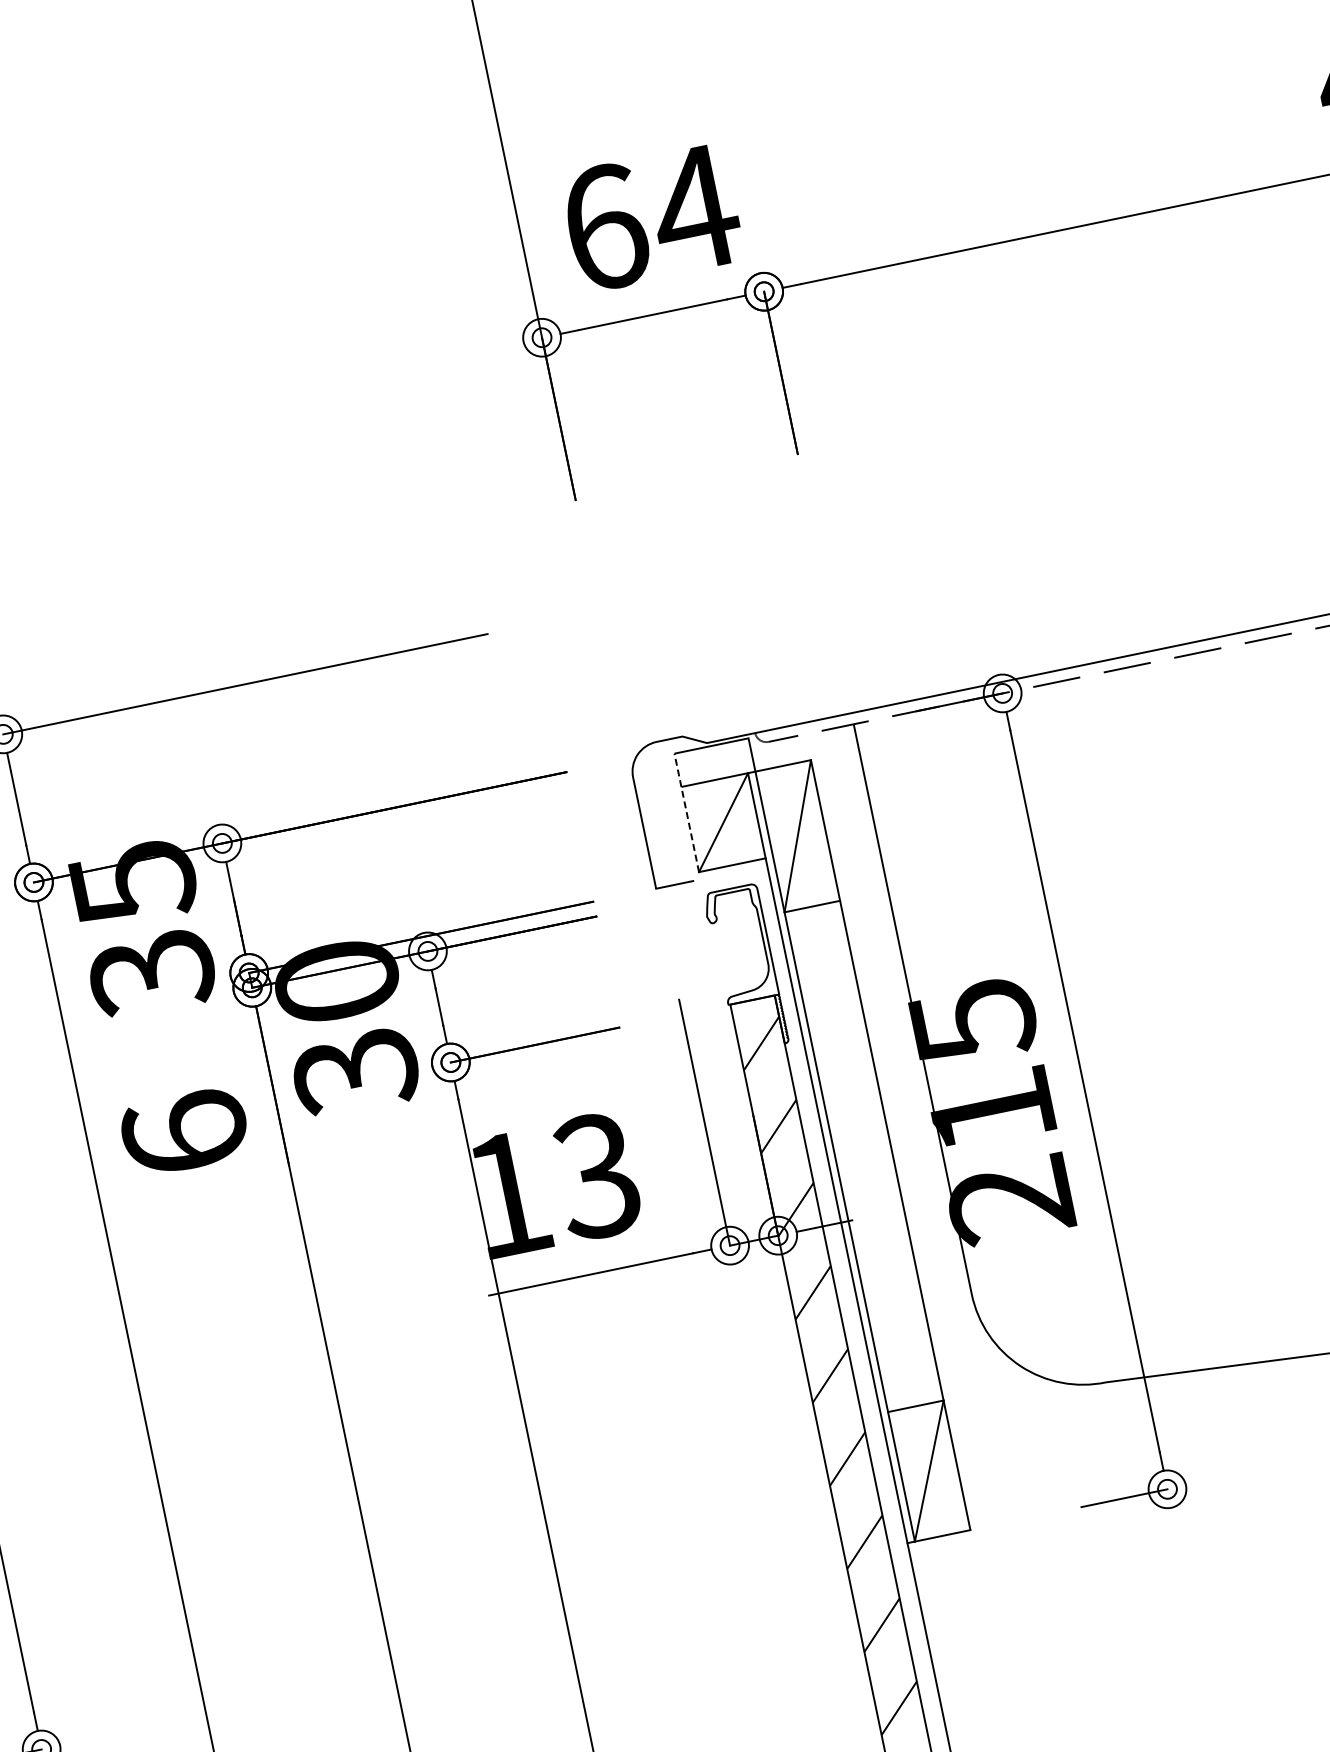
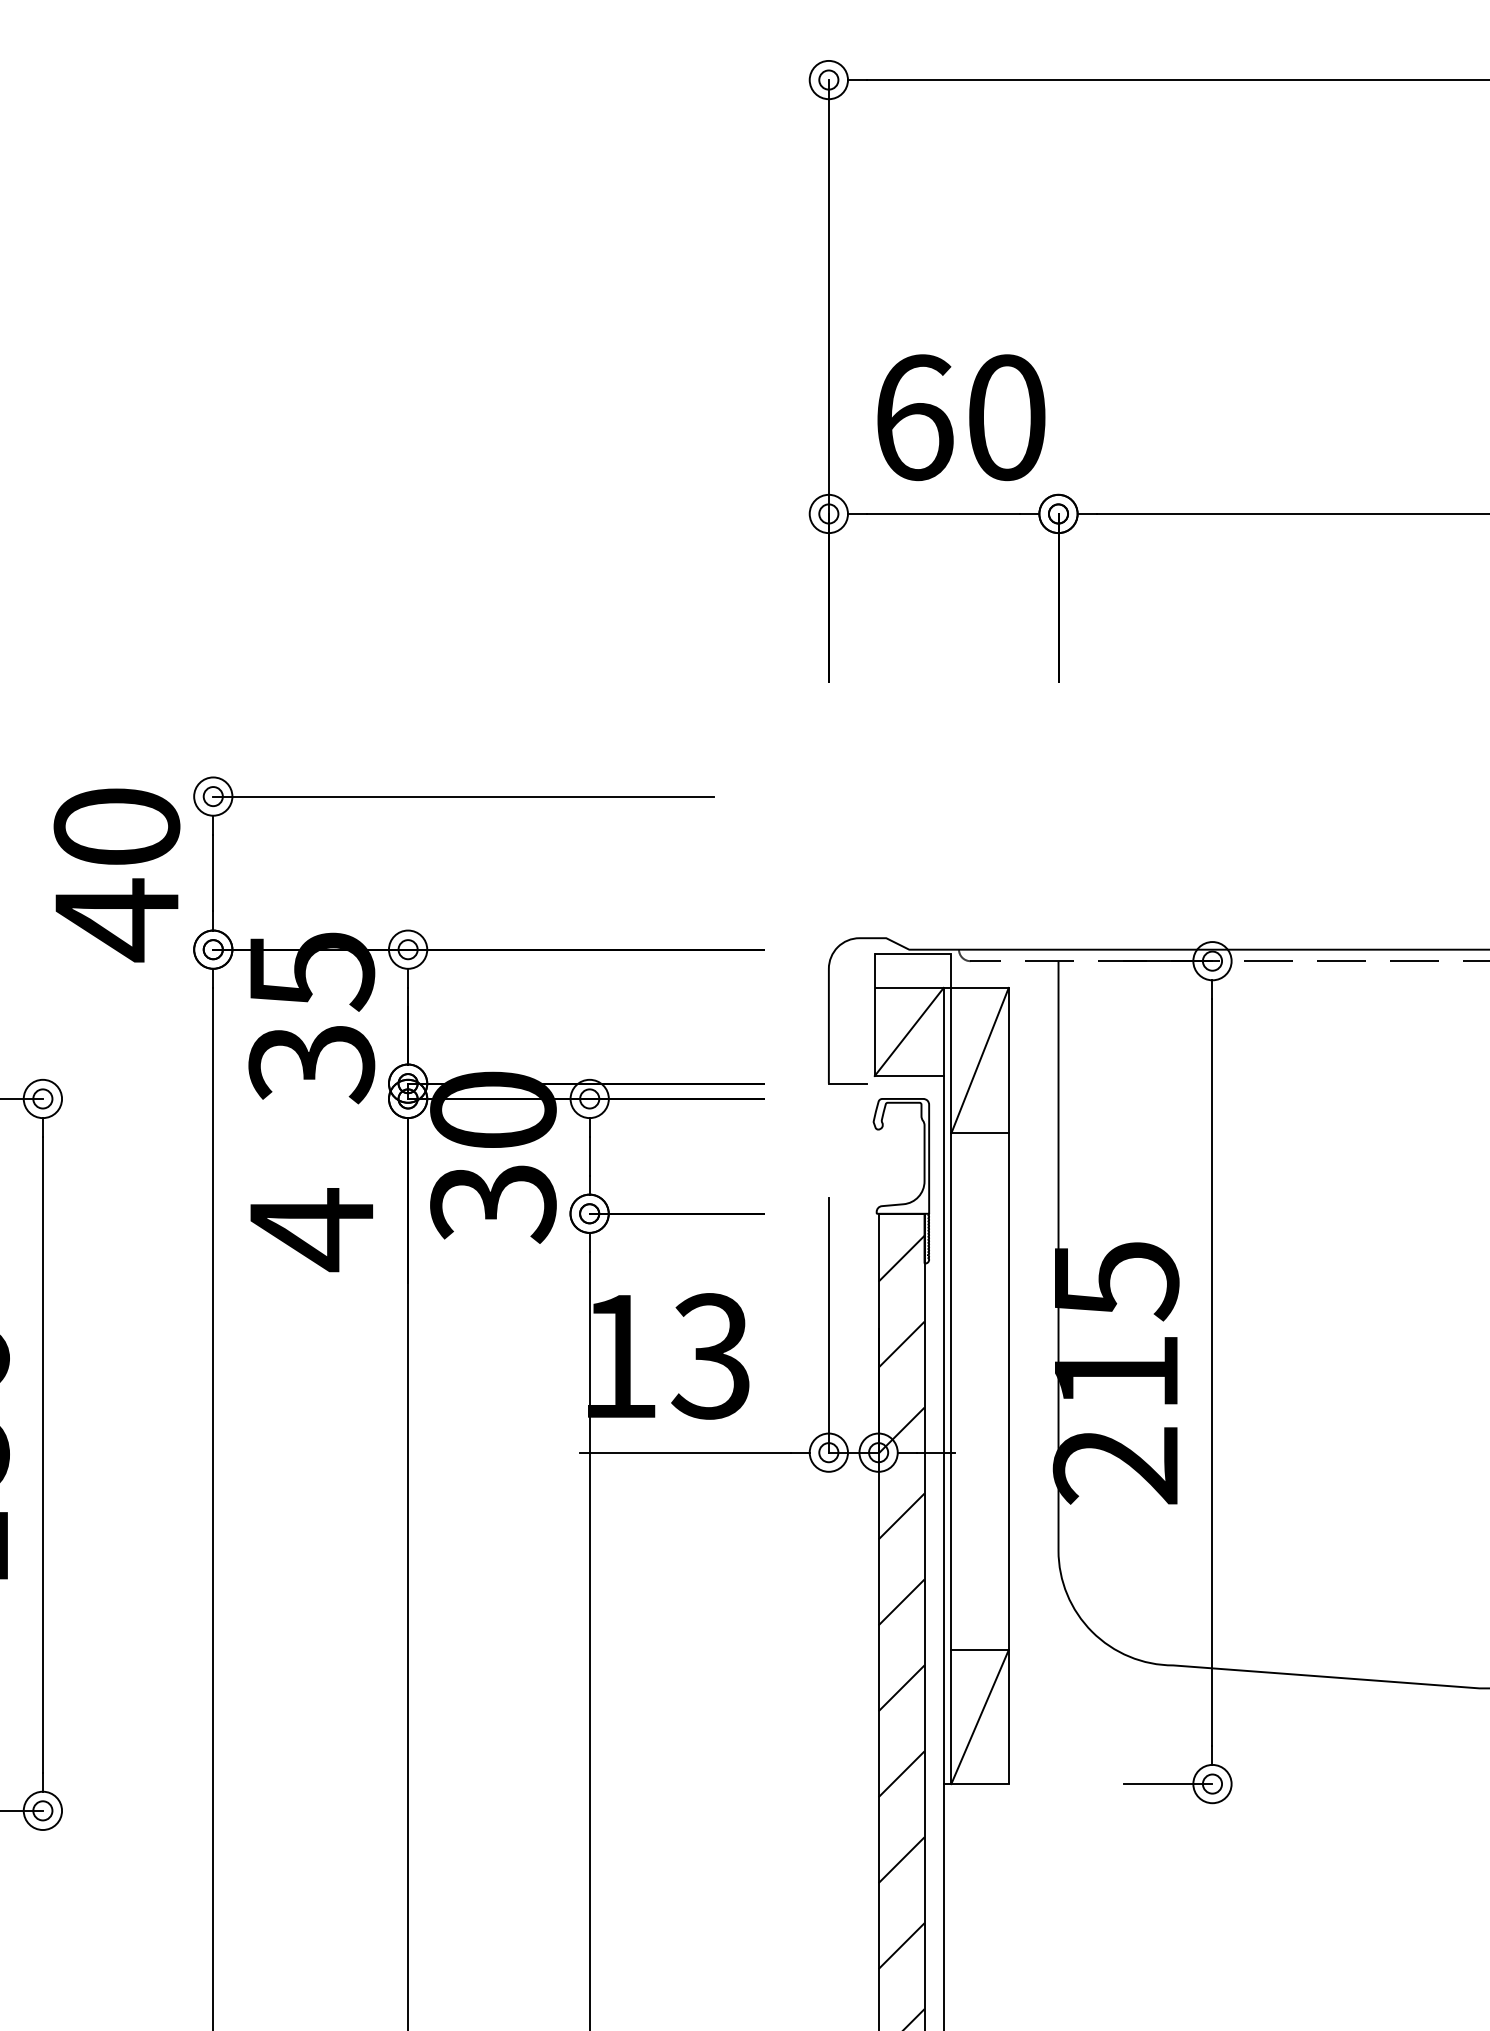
text: (694, 208) -> (1006, 417), 64 -> 60
line: (686, 812) -> (874, 1014), dashed -> solid
text: (185, 1134) -> (311, 1230), 6 -> 4

